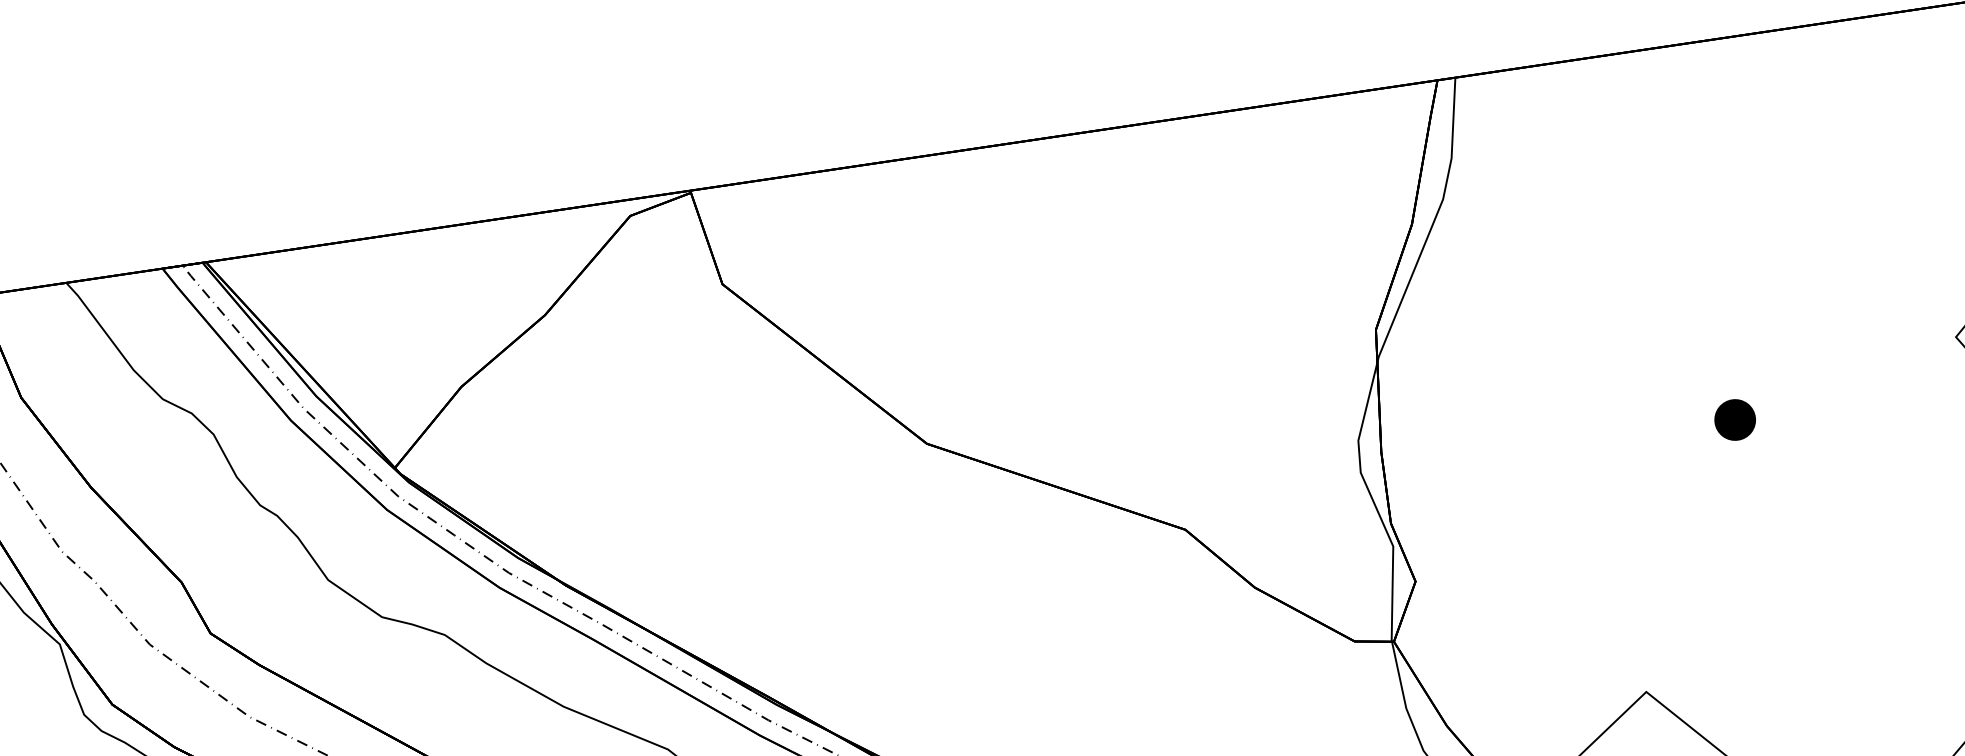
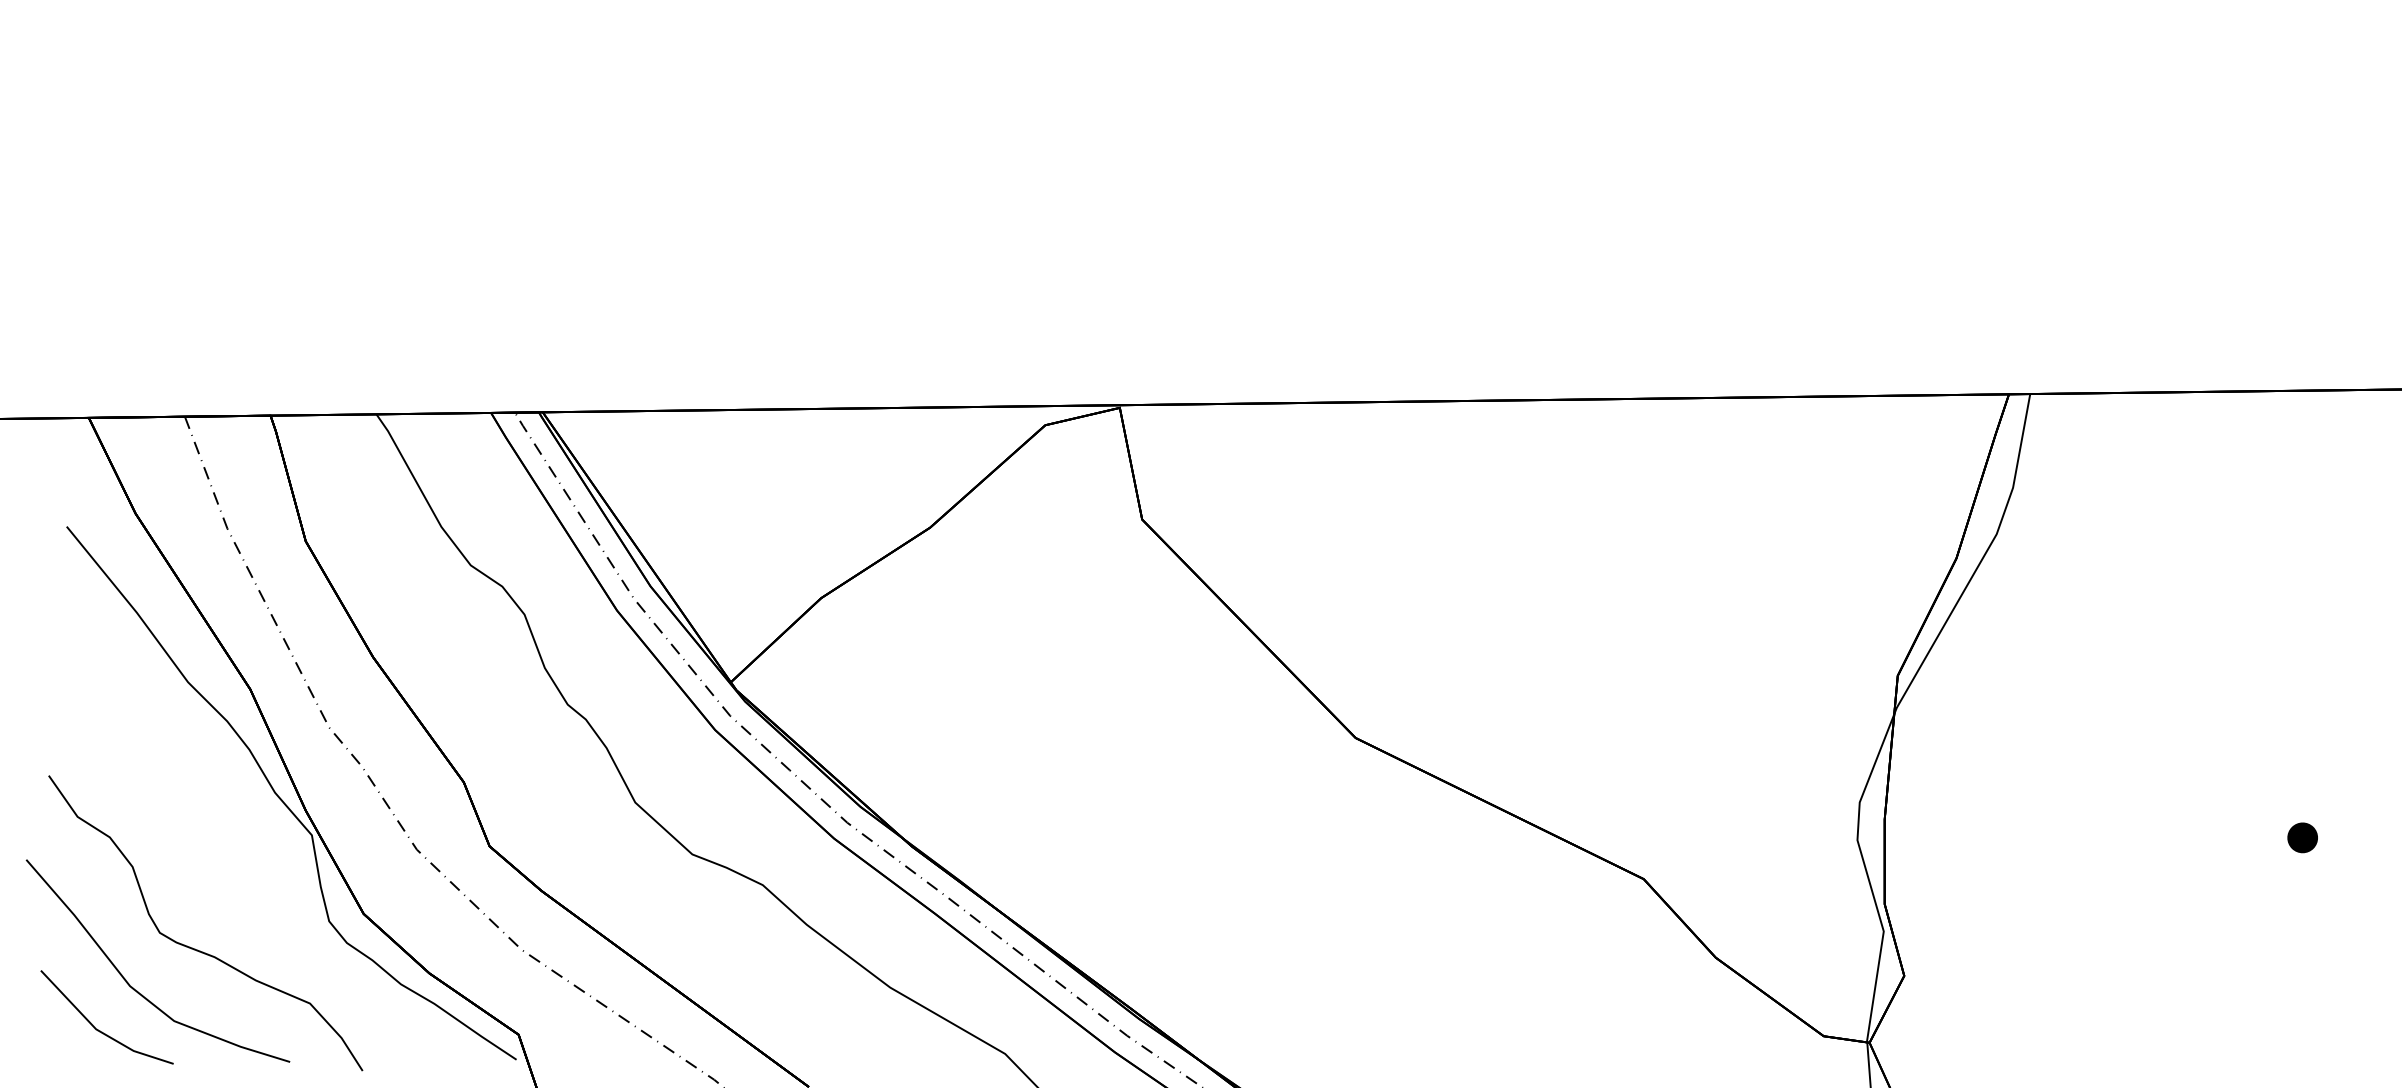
part: (1734, 419) -> (2302, 837), size x0.62

